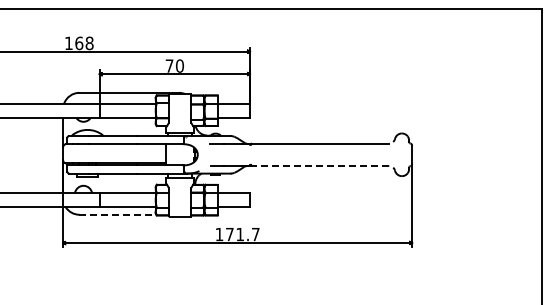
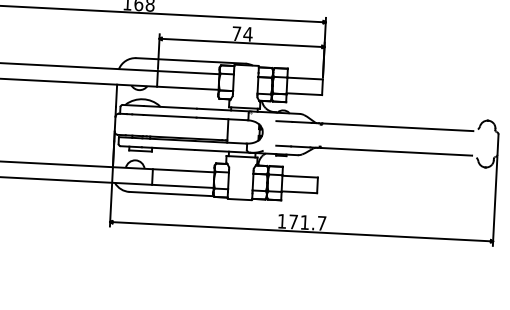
text: (179, 65) -> (247, 33), 70 -> 74
line: (320, 166) -> (396, 152), dashed -> solid
line: (117, 214) -> (171, 193), dashed -> solid

